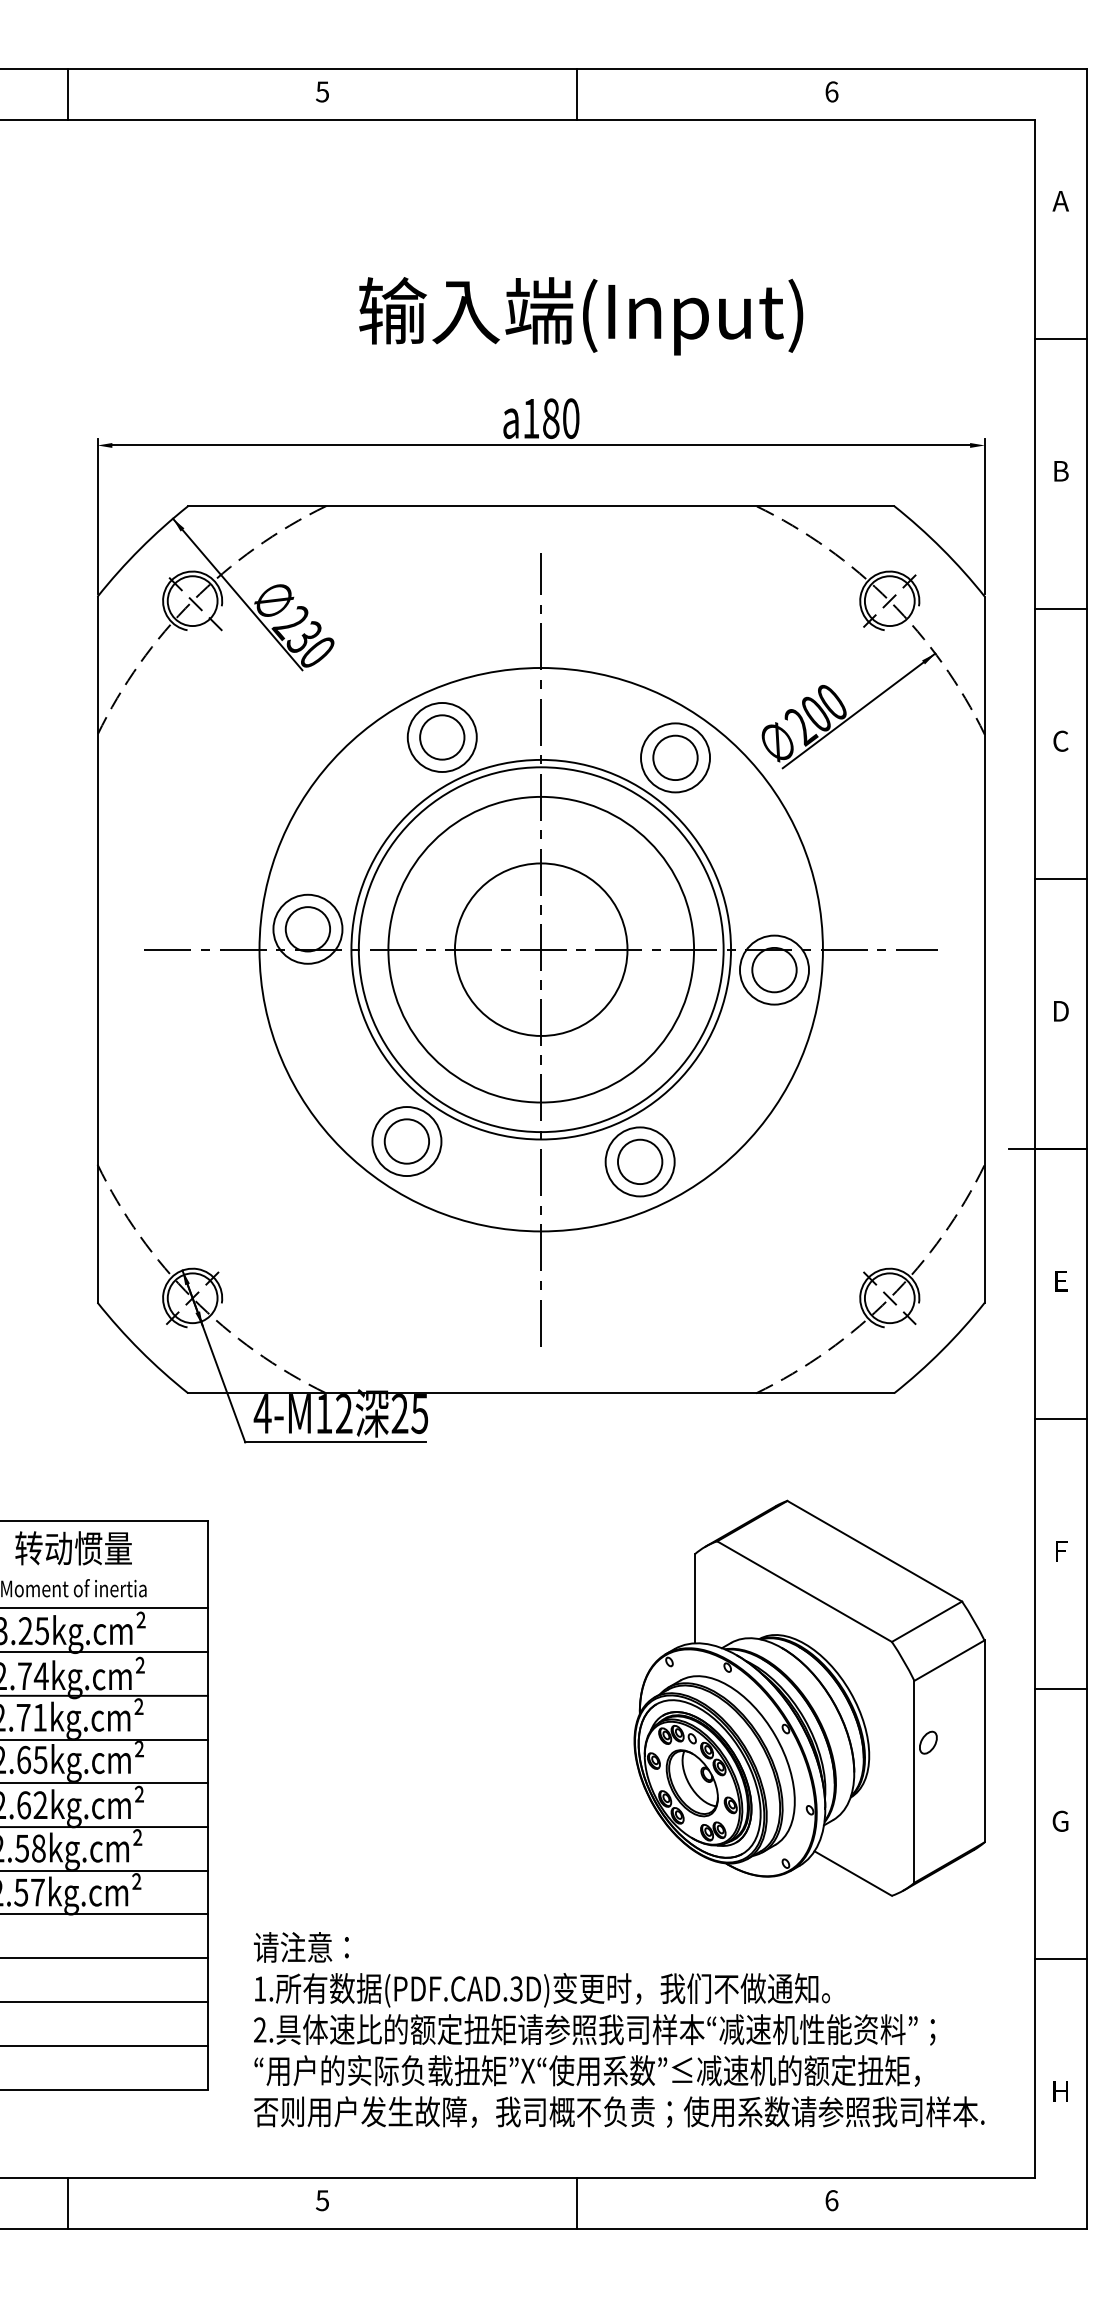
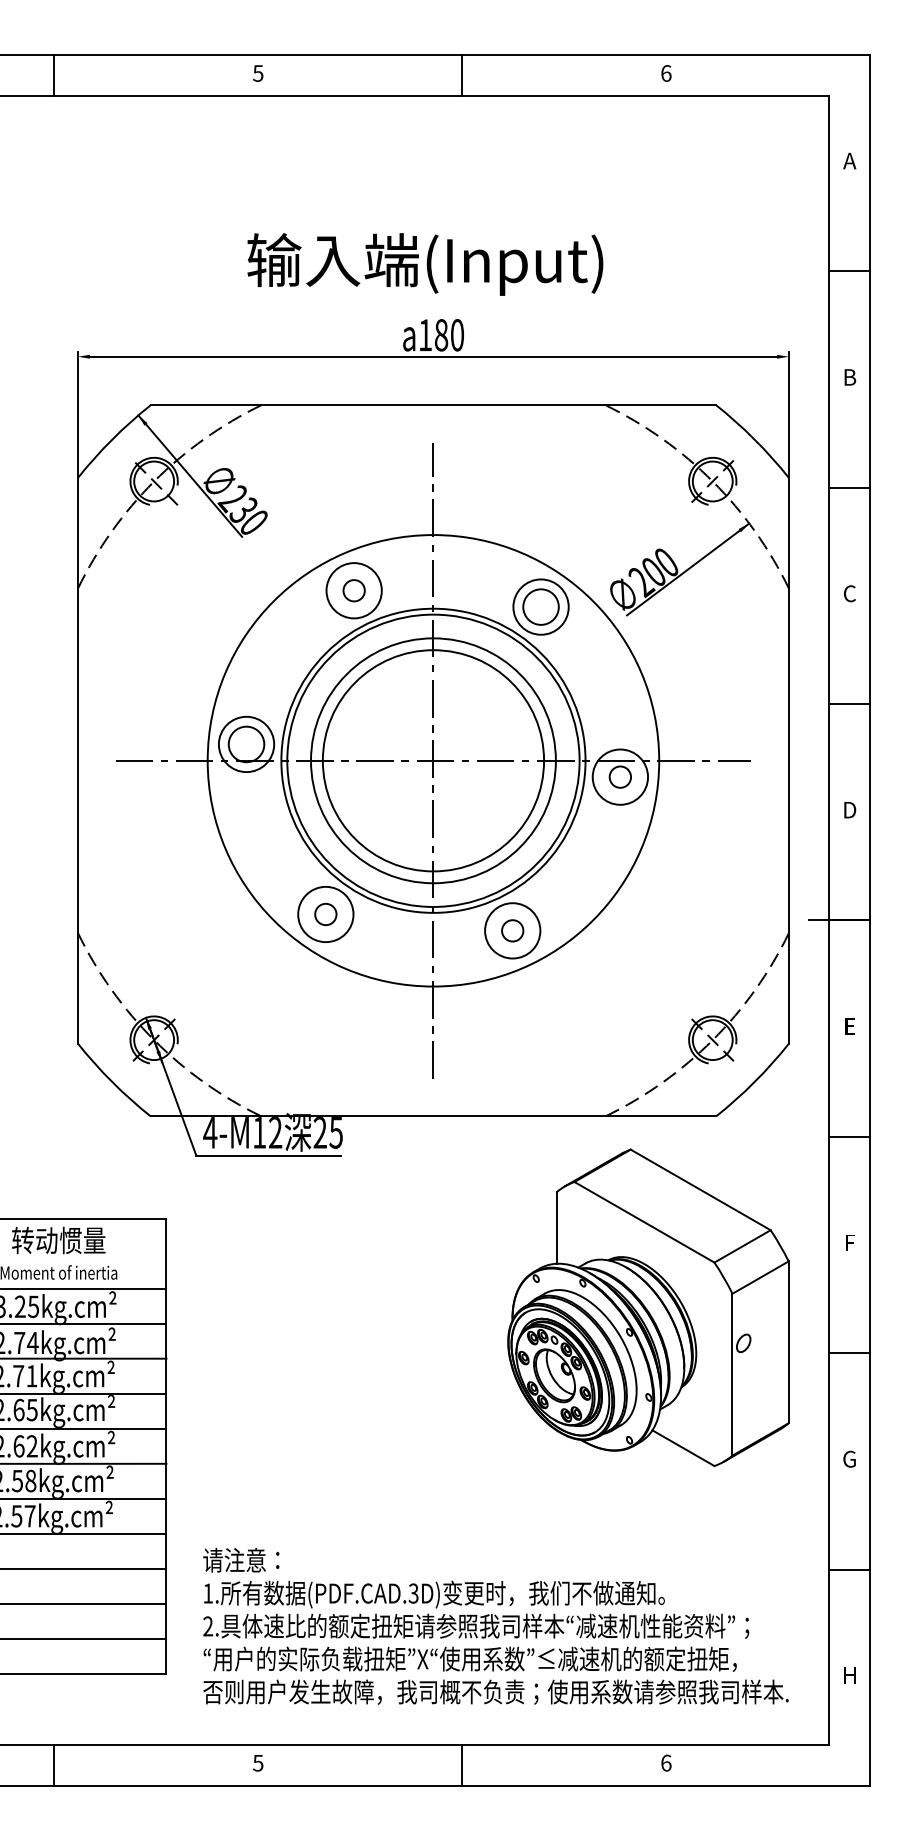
text: (581, 316) -> (425, 264), moved
circle: (442, 737) -> (354, 590), size x0.6
circle: (540, 949) -> (432, 760), size x1.6
circle: (774, 969) -> (620, 776), size x0.6
circle: (406, 1141) -> (325, 914), size x0.6
circle: (639, 1161) -> (512, 930), size x0.6
part: (809, 1697) -> (648, 1307), moved

